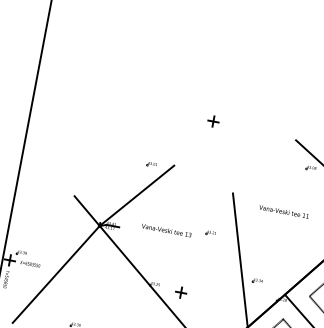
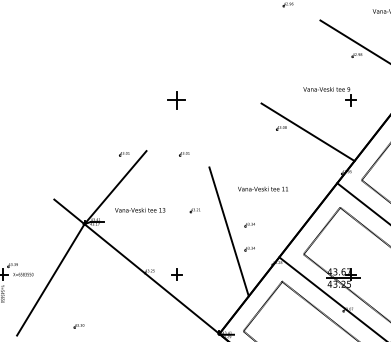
part: (213, 121) -> (176, 100), size x1.6
part: (210, 176) -> (184, 154), added
text: (283, 211) -> (262, 188), moved
text: (166, 230) -> (140, 210), moved
part: (261, 257) -> (249, 225), added

